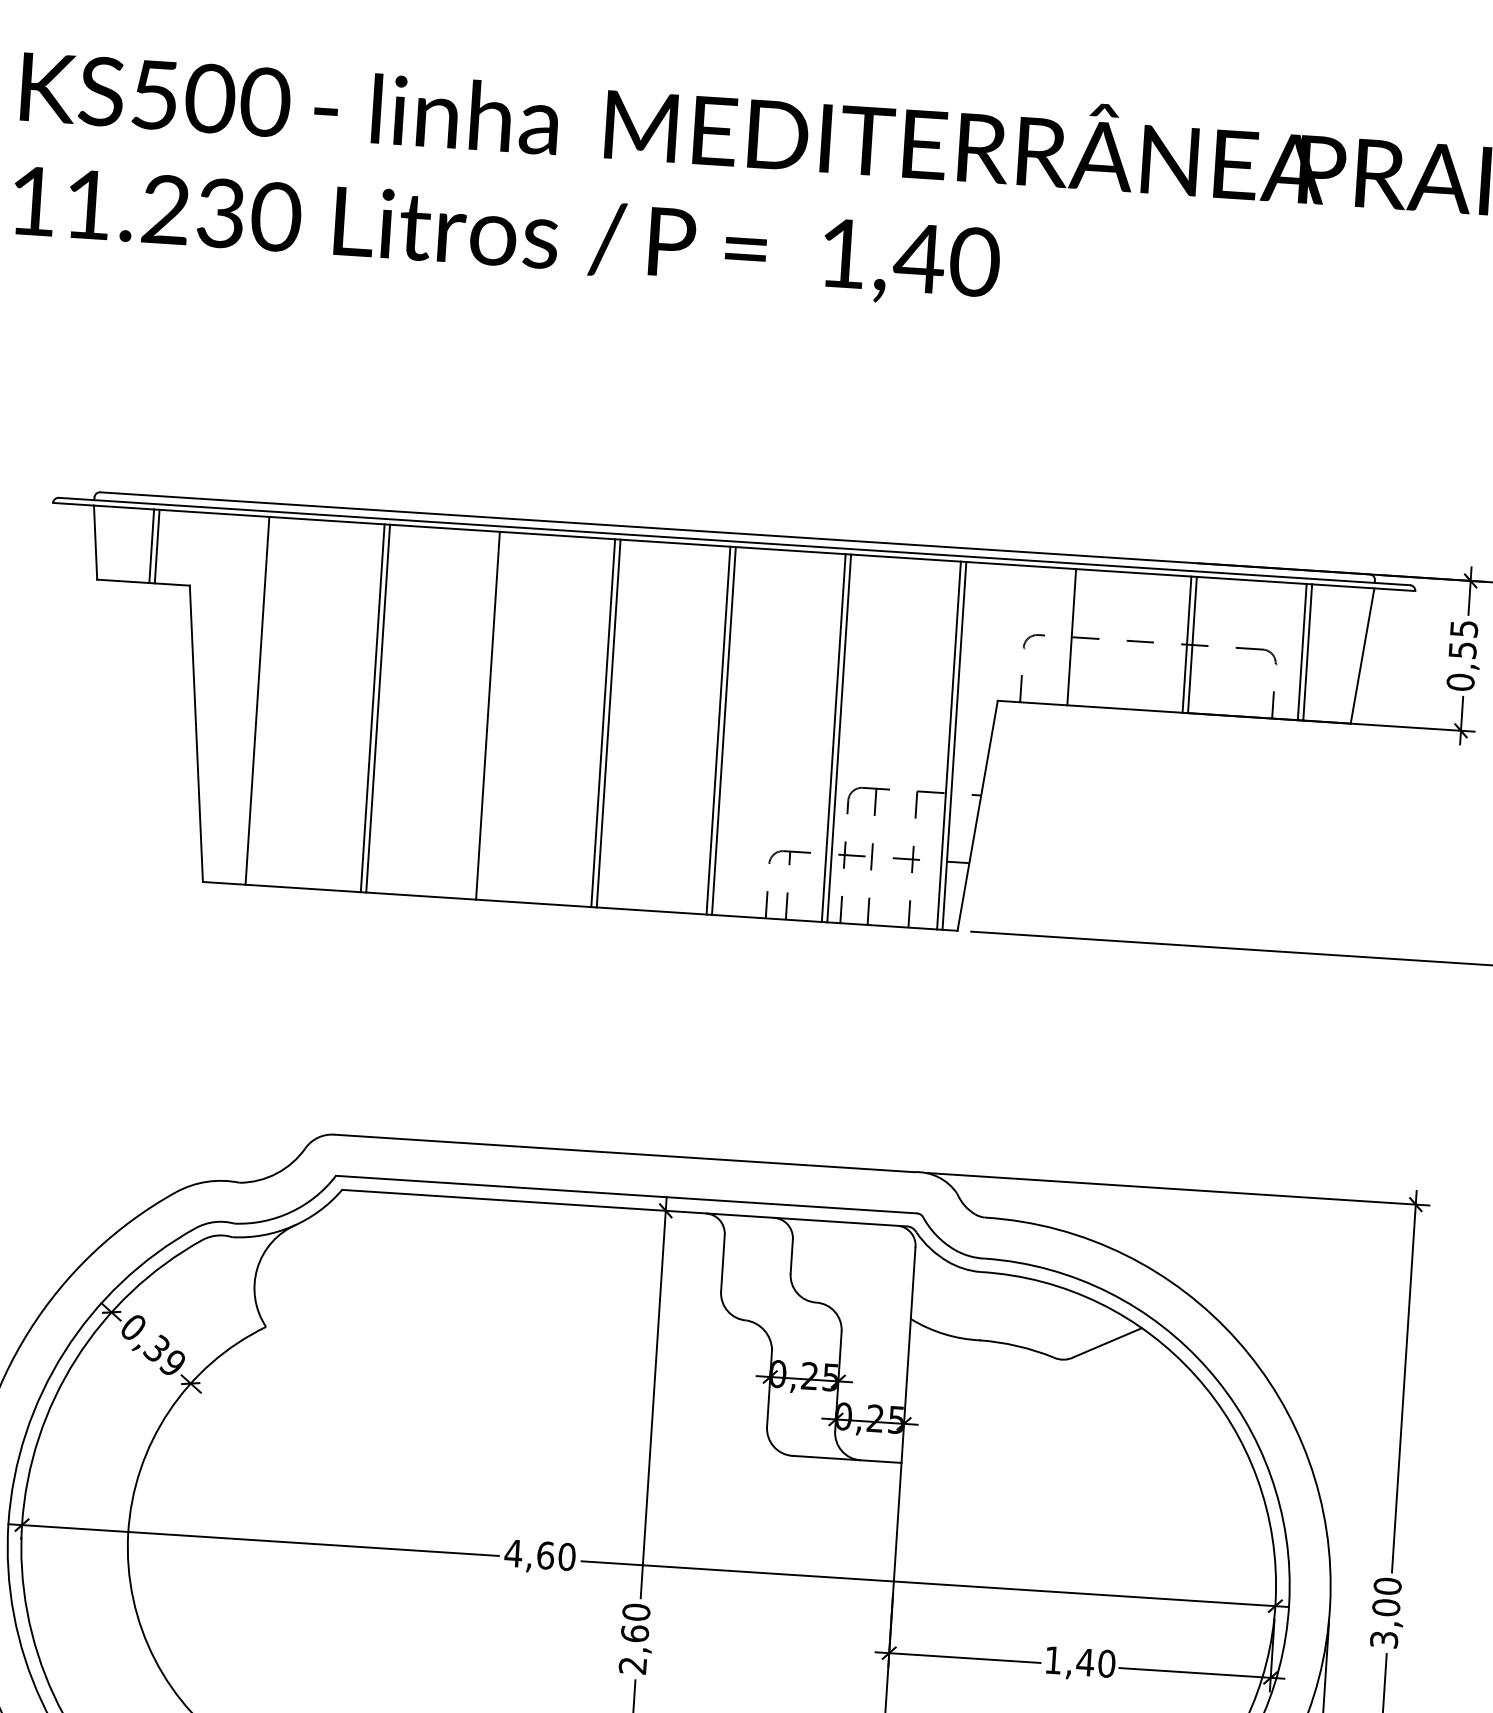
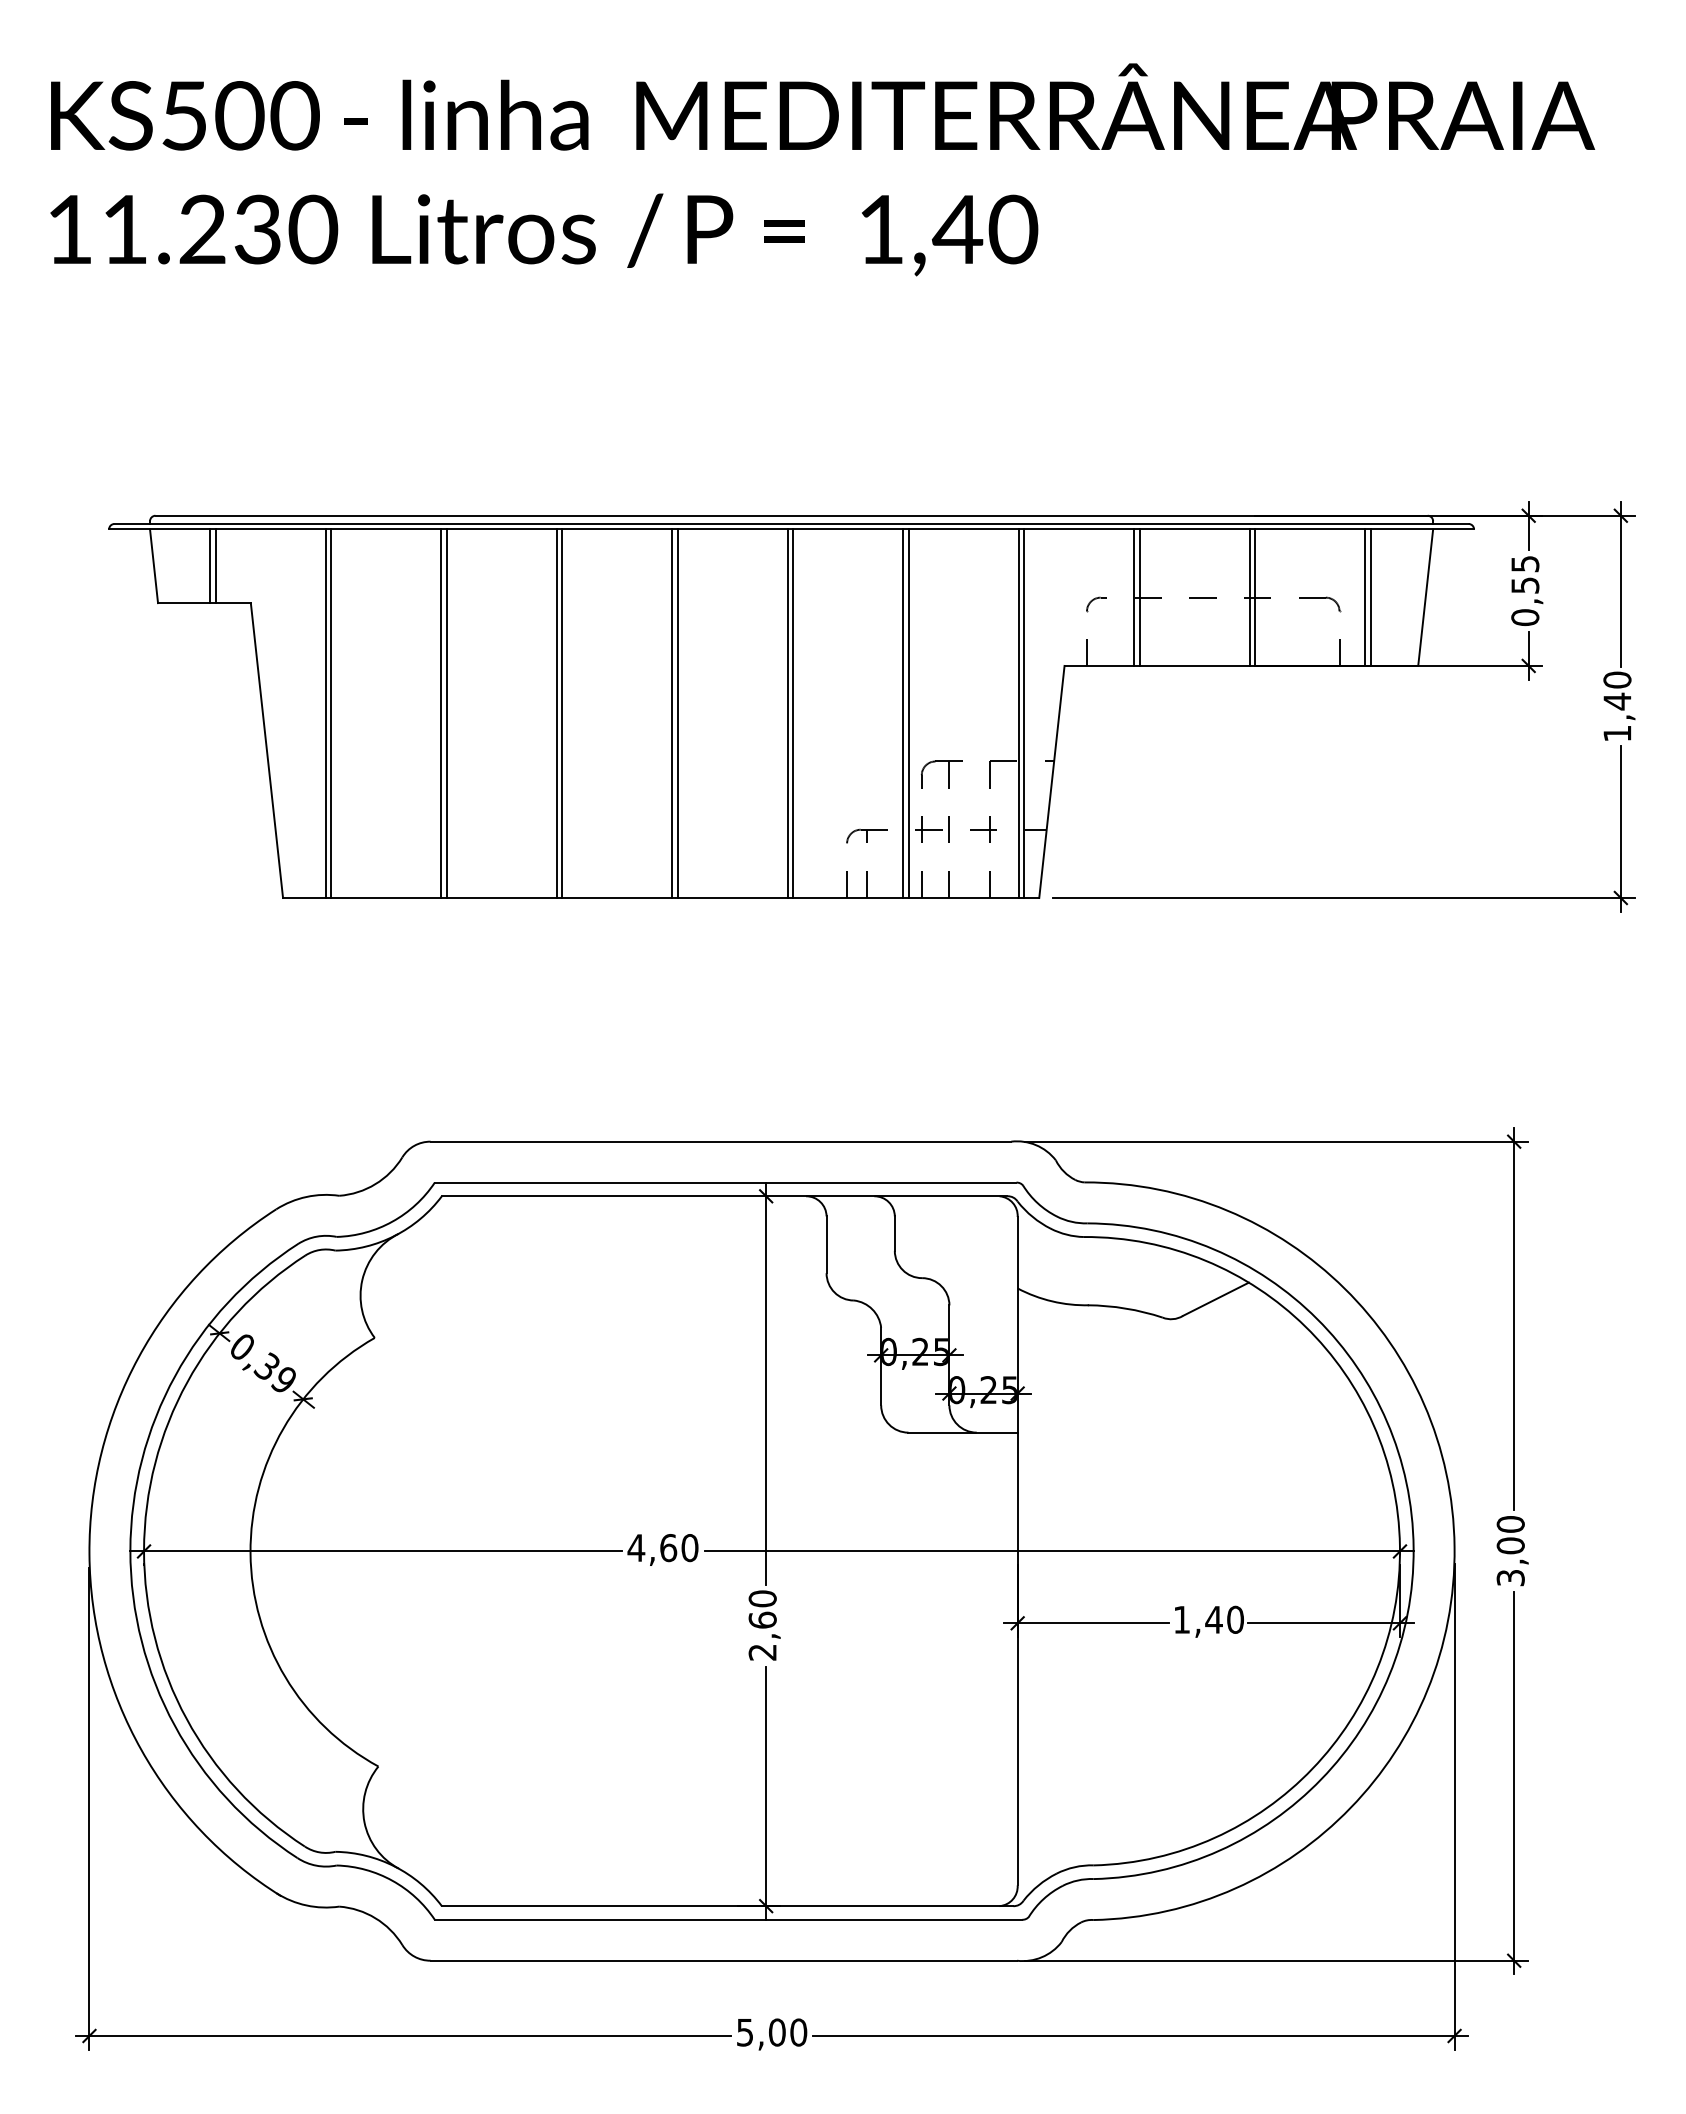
line: (1076, 637) -> (1139, 597), added
line: (263, 700) -> (331, 713), added
line: (493, 715) -> (562, 713), added

